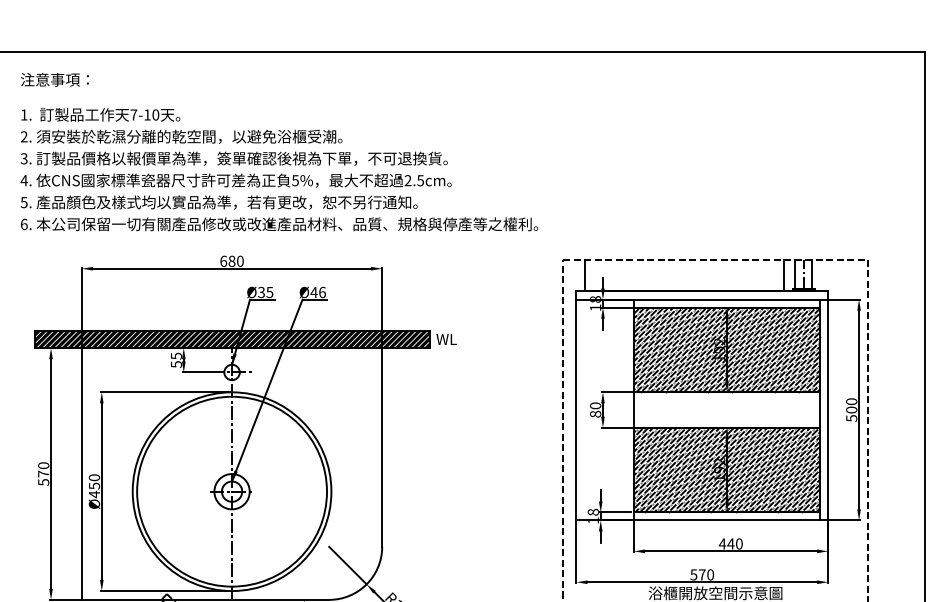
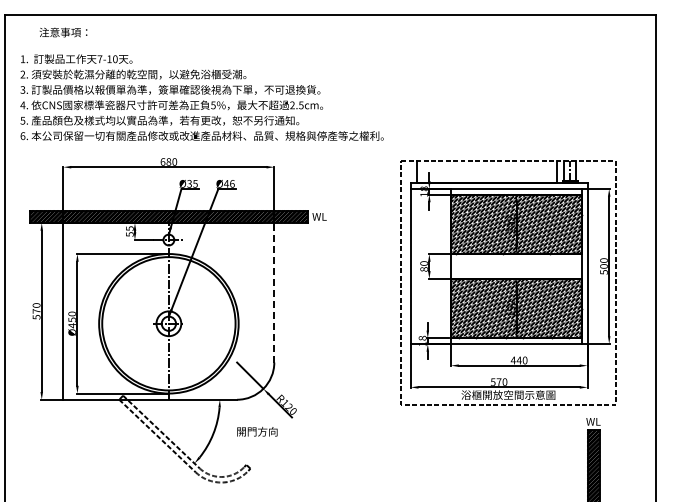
text: (54, 79) -> (63, 32), moved
line: (382, 447) -> (274, 292), solid -> dashed

